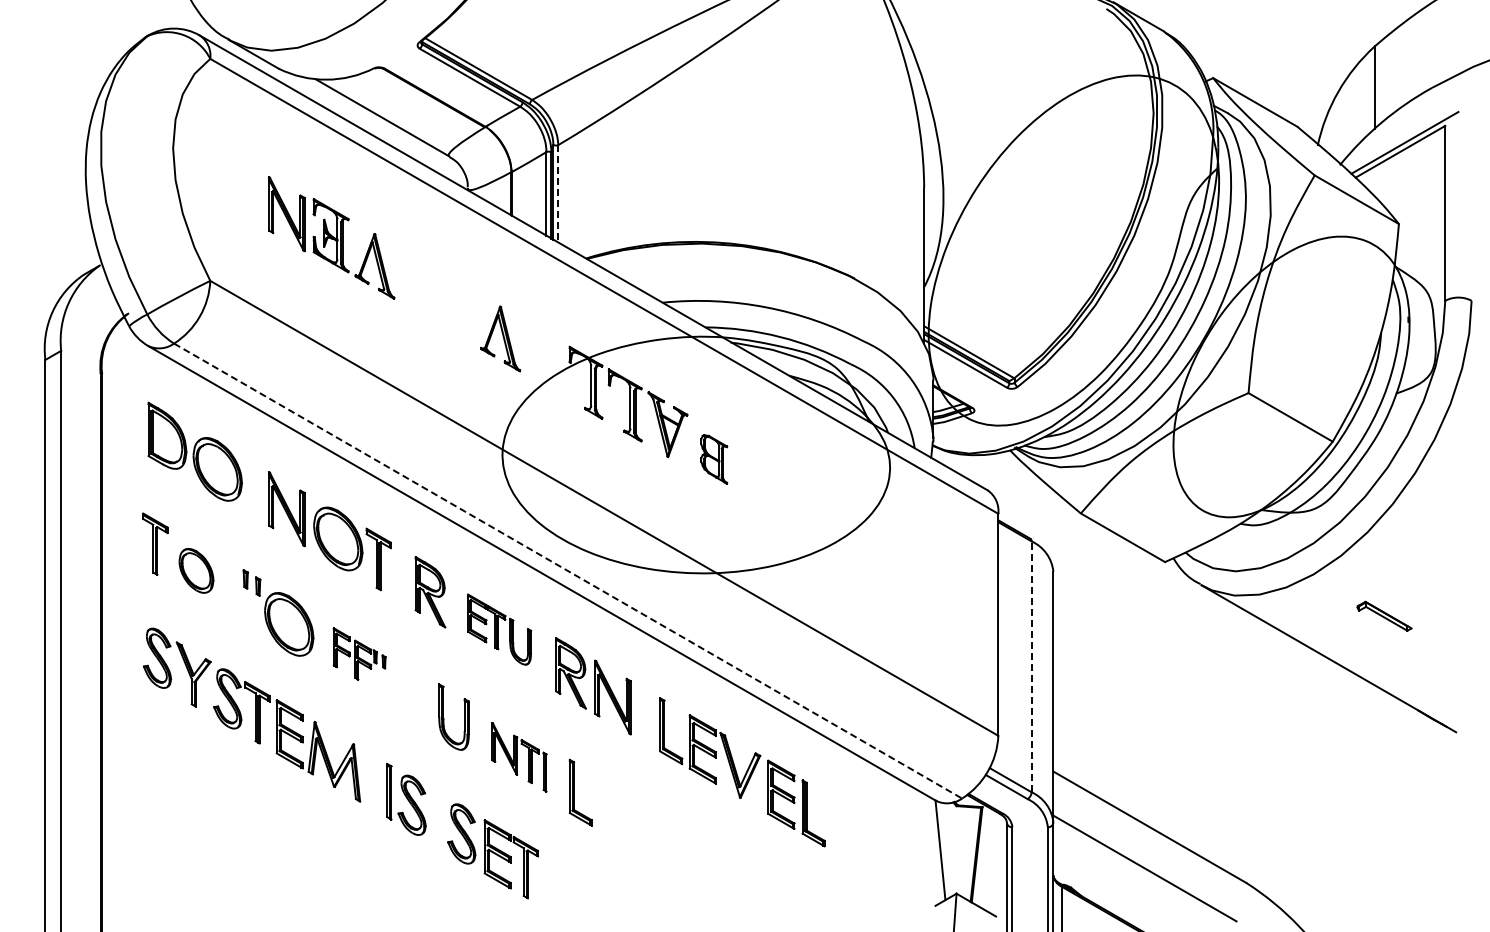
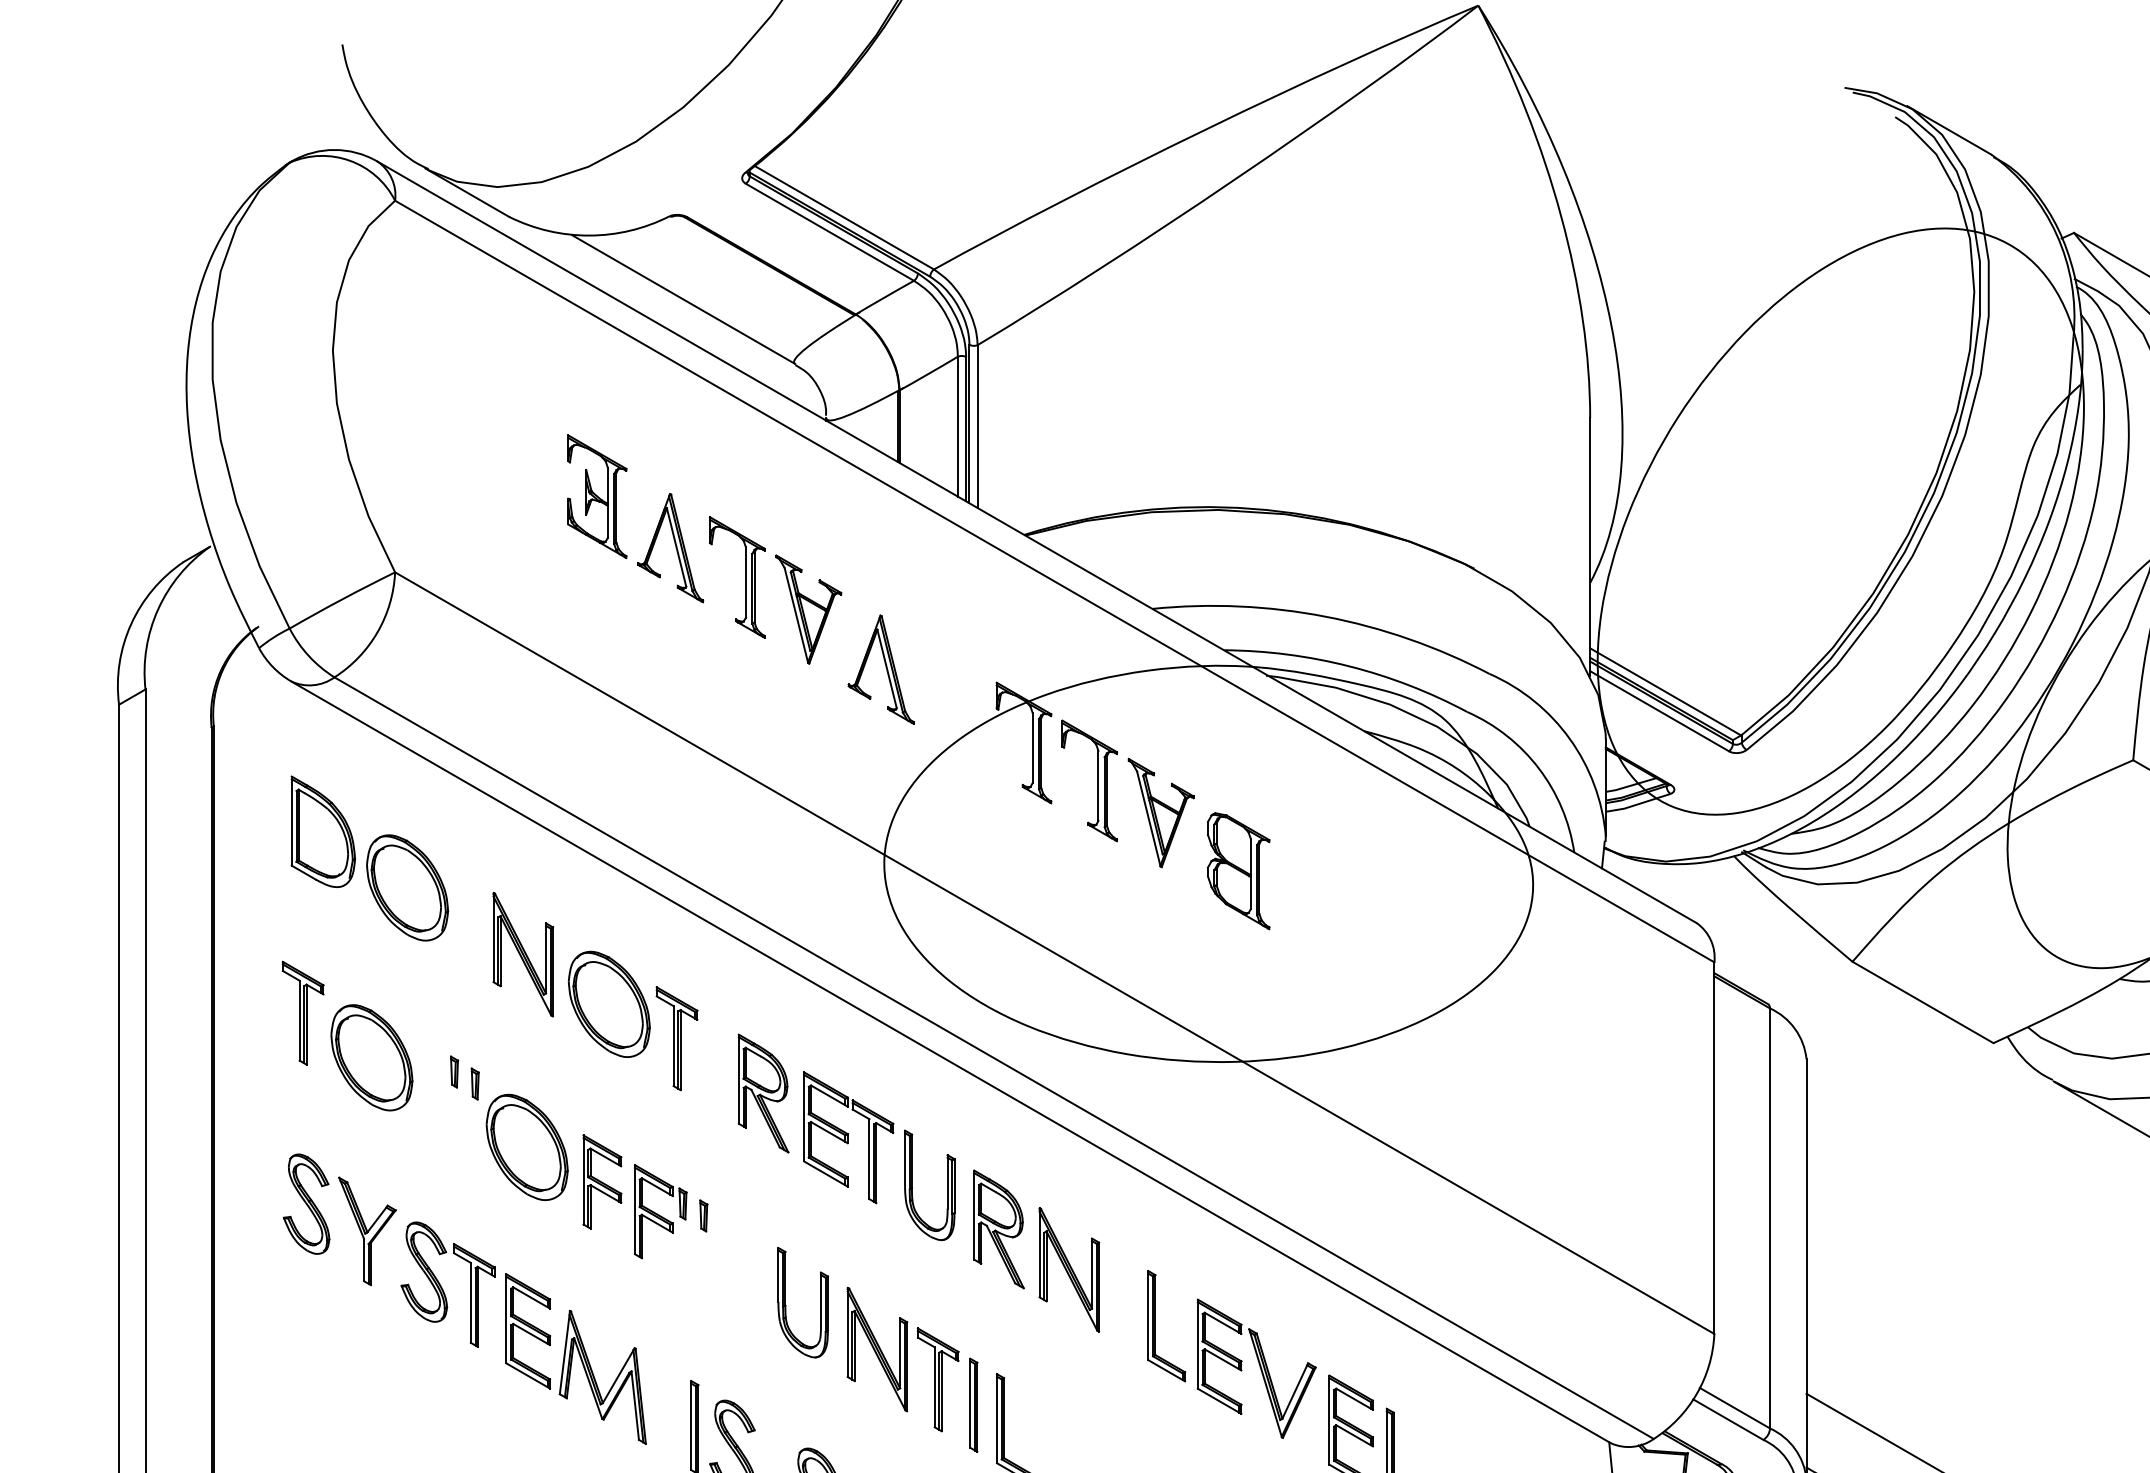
line: (558, 193) -> (978, 426), dashed -> solid
part: (286, 214) -> (522, 461), removed
part: (444, 289) -> (787, 586), added
part: (713, 459) -> (1237, 871), size x1.43
part: (196, 570) -> (371, 1057), size x1.43
line: (568, 571) -> (994, 1058), dashed -> solid
part: (499, 629) -> (879, 1155), size x1.43
part: (359, 653) -> (644, 1196), size x1.43
line: (1031, 666) -> (1769, 1217), dashed -> solid
part: (519, 757) -> (912, 1370), size x1.43

